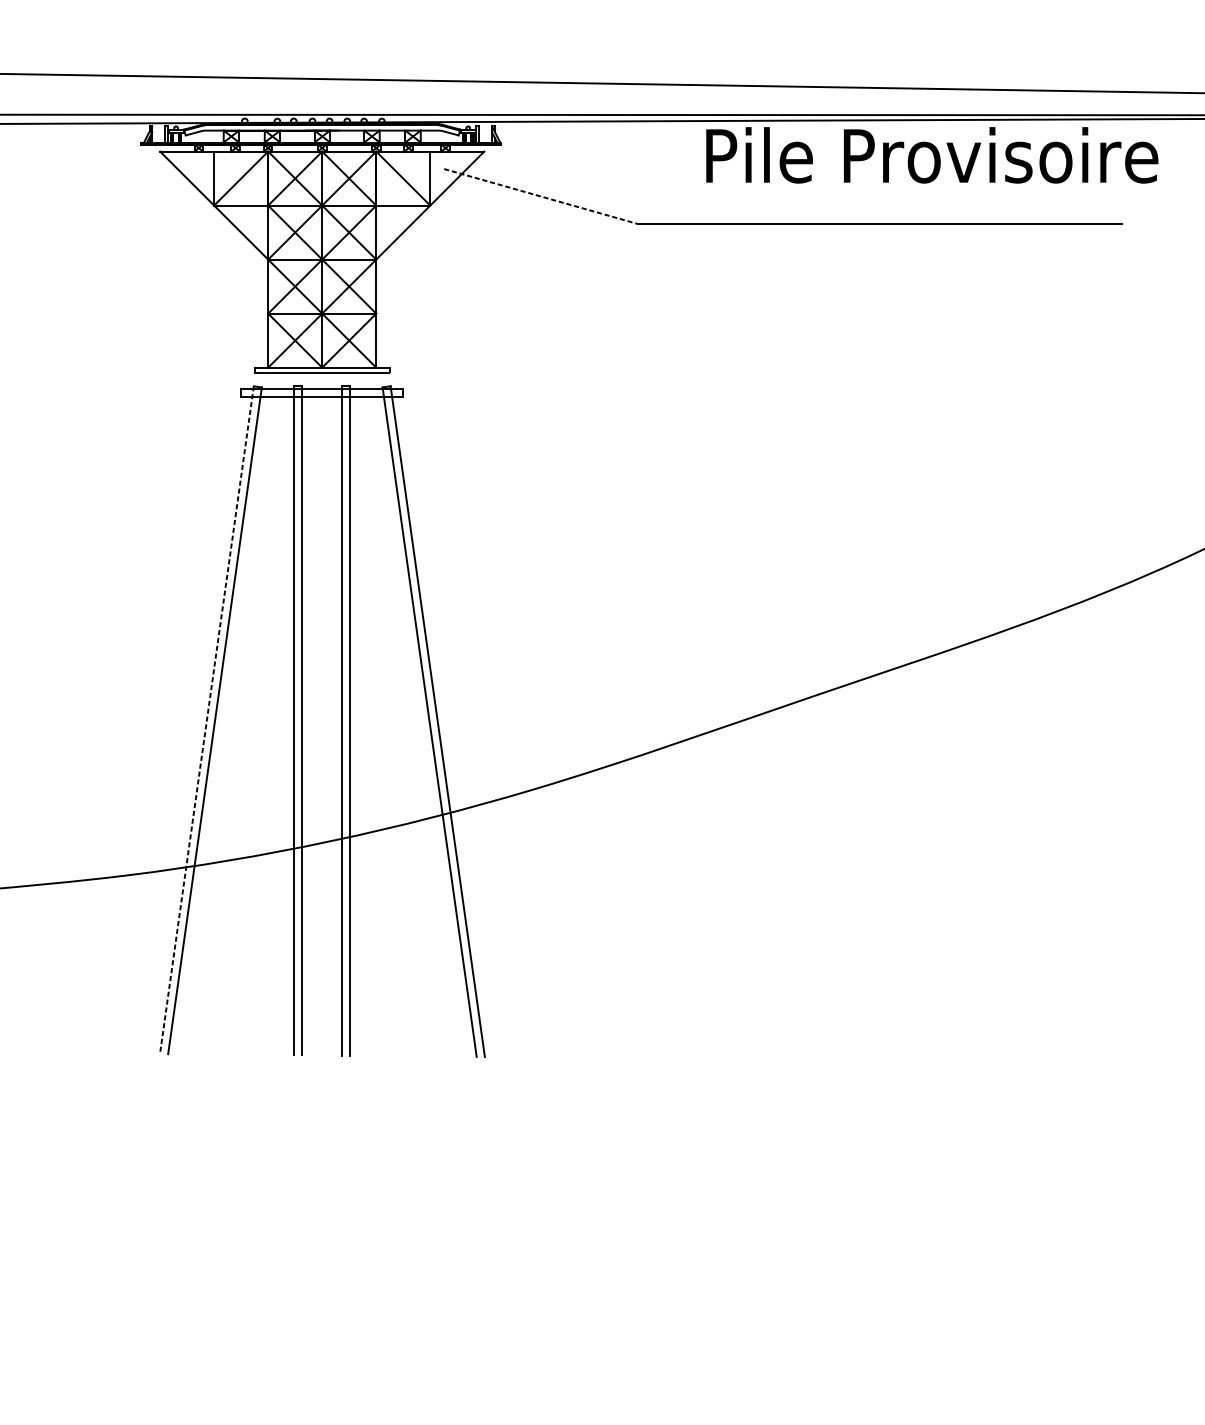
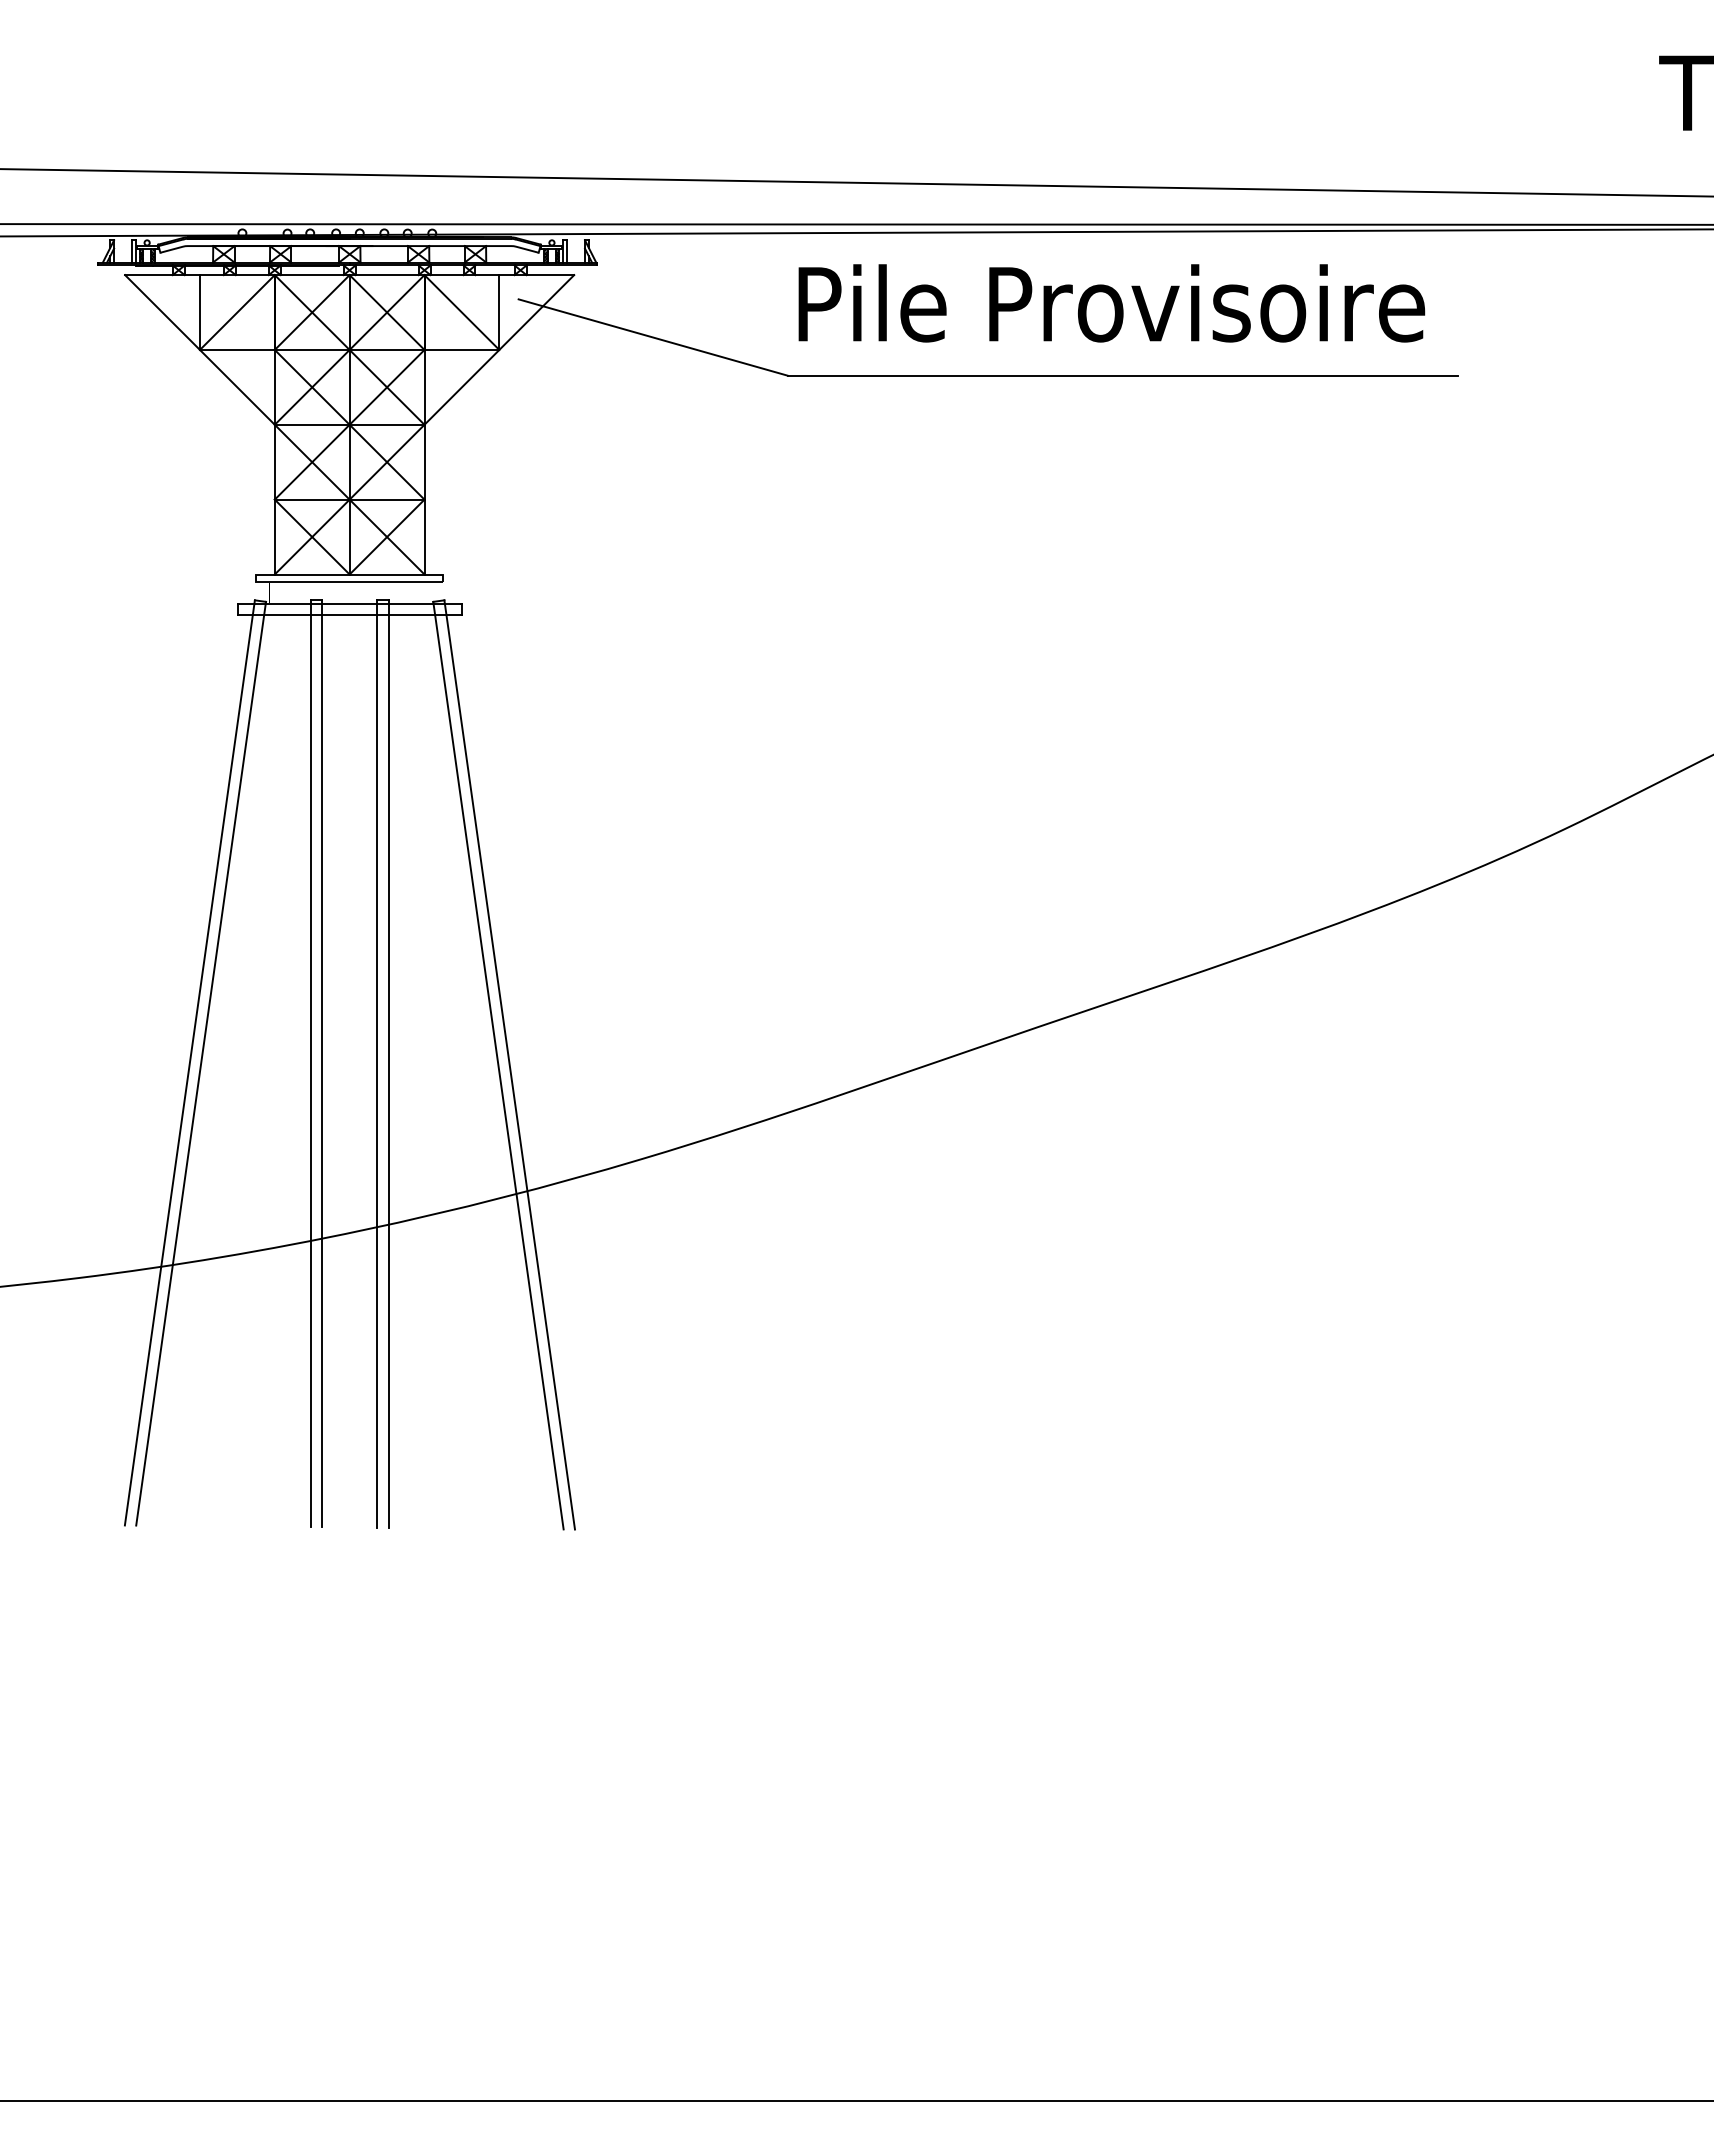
text: (932, 155) -> (1111, 303), moved
line: (541, 196) -> (653, 337), dashed -> solid
line: (206, 720) -> (189, 1063), dashed -> solid

